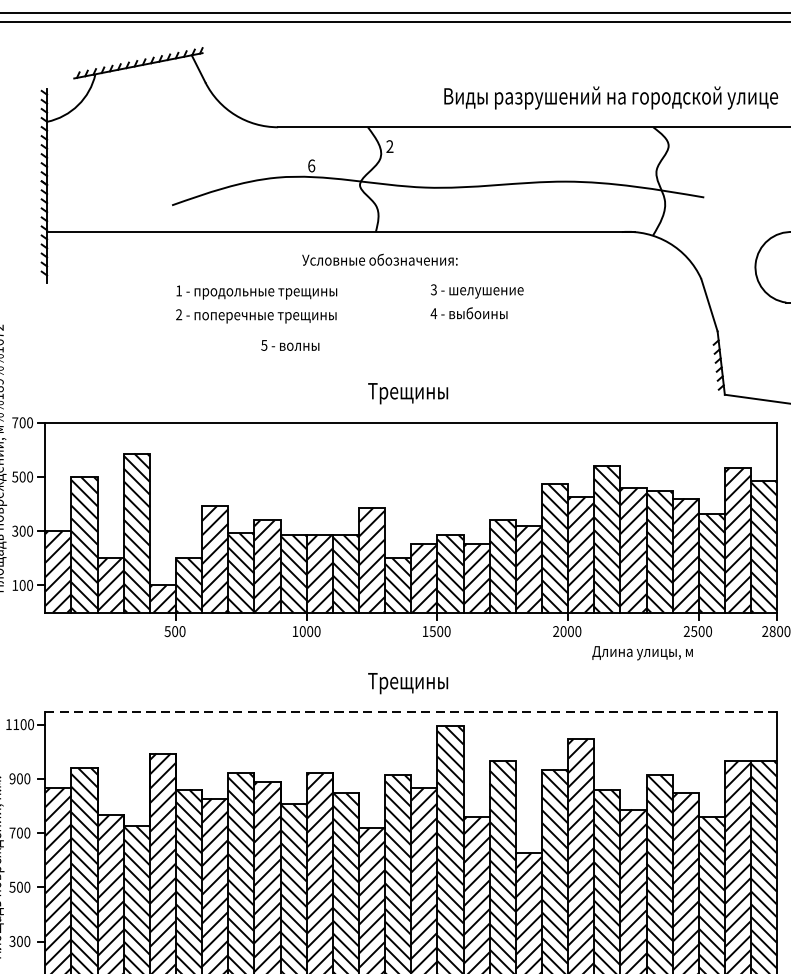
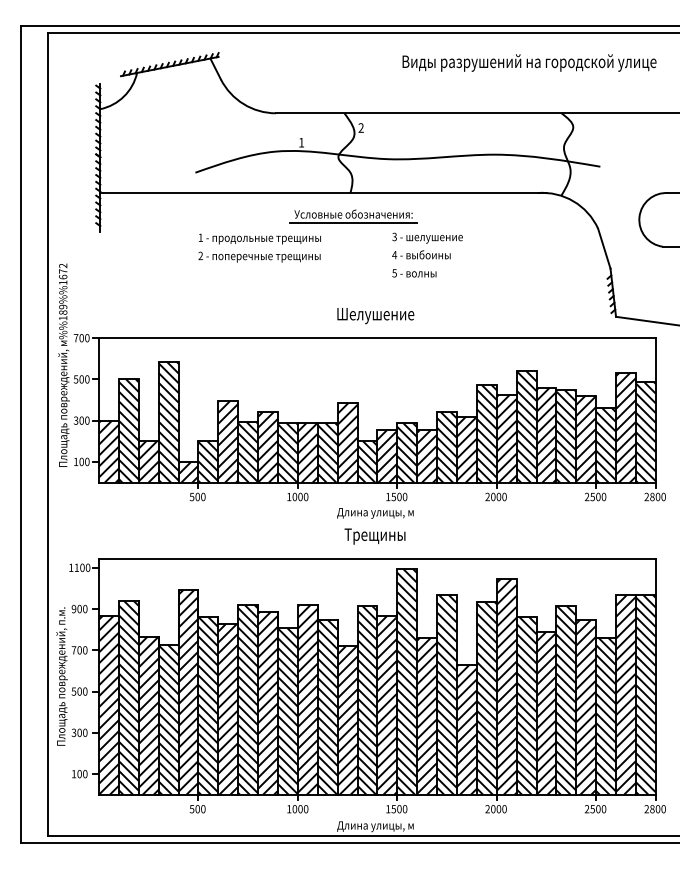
text: (611, 97) -> (529, 62), moved
text: (311, 165) -> (301, 142), 6 -> 1
line: (379, 270) -> (353, 222), added
text: (290, 345) -> (414, 273), moved
text: (408, 394) -> (375, 316), Трещины -> Шелушение
text: (642, 653) -> (375, 513), moved
line: (410, 712) -> (376, 558), dashed -> solid

